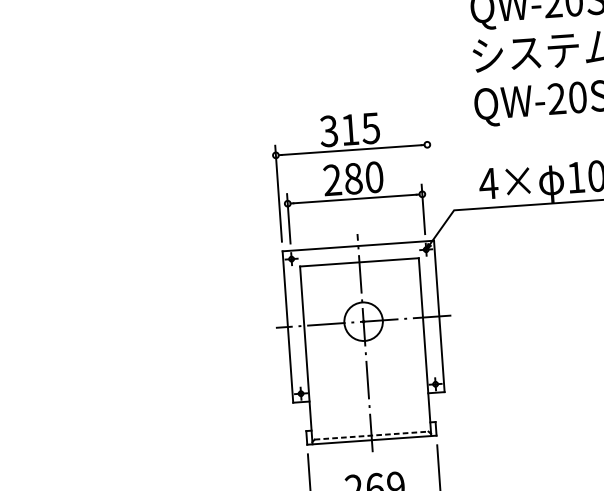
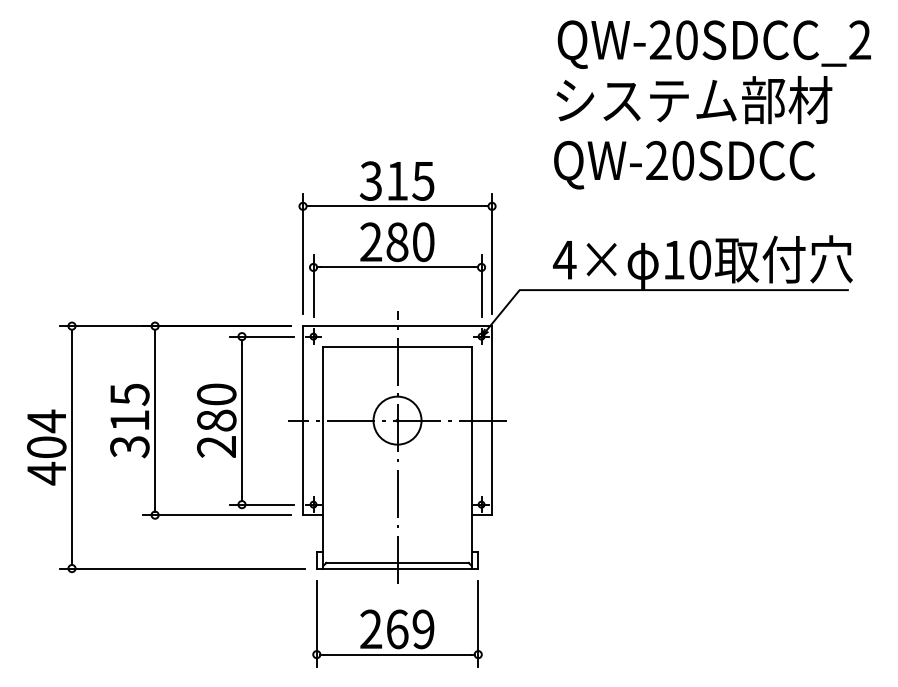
line: (430, 183) -> (492, 254), added
part: (171, 355) -> (155, 446), added
line: (372, 435) -> (398, 562), dashed -> solid

